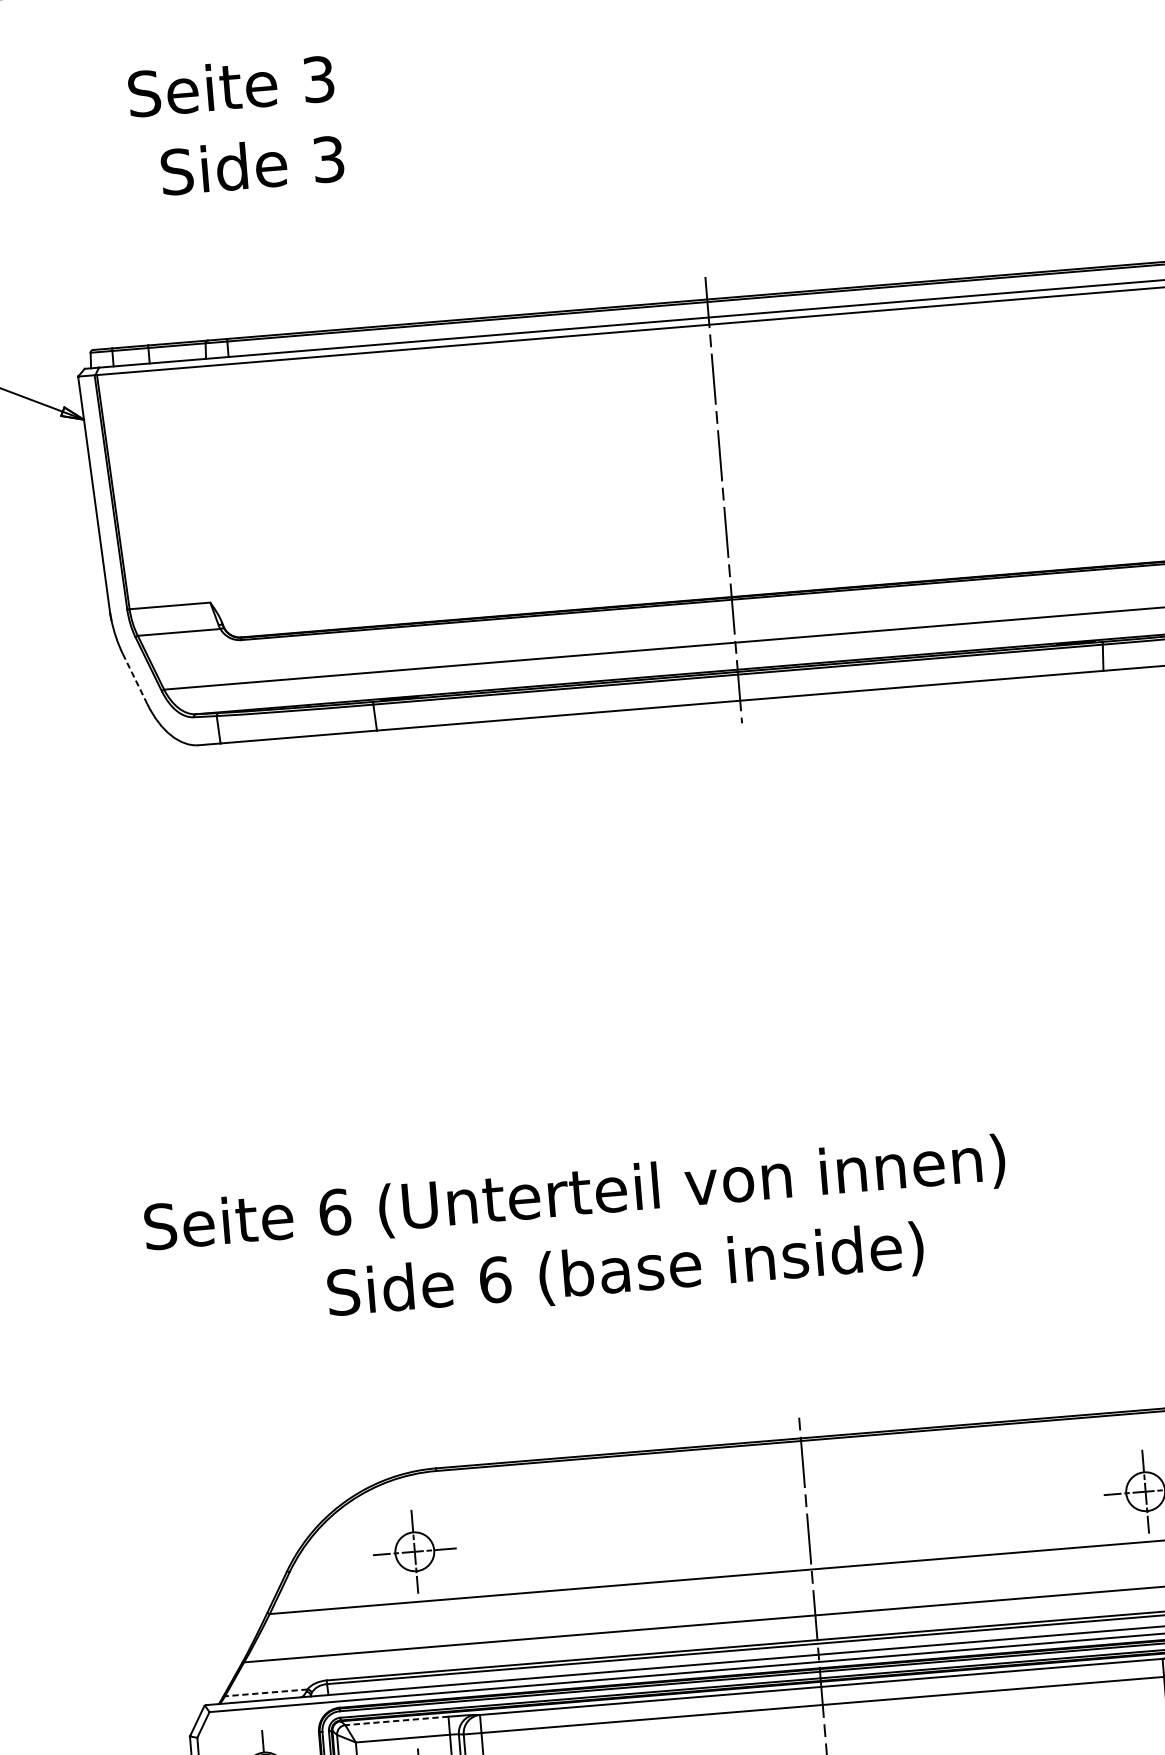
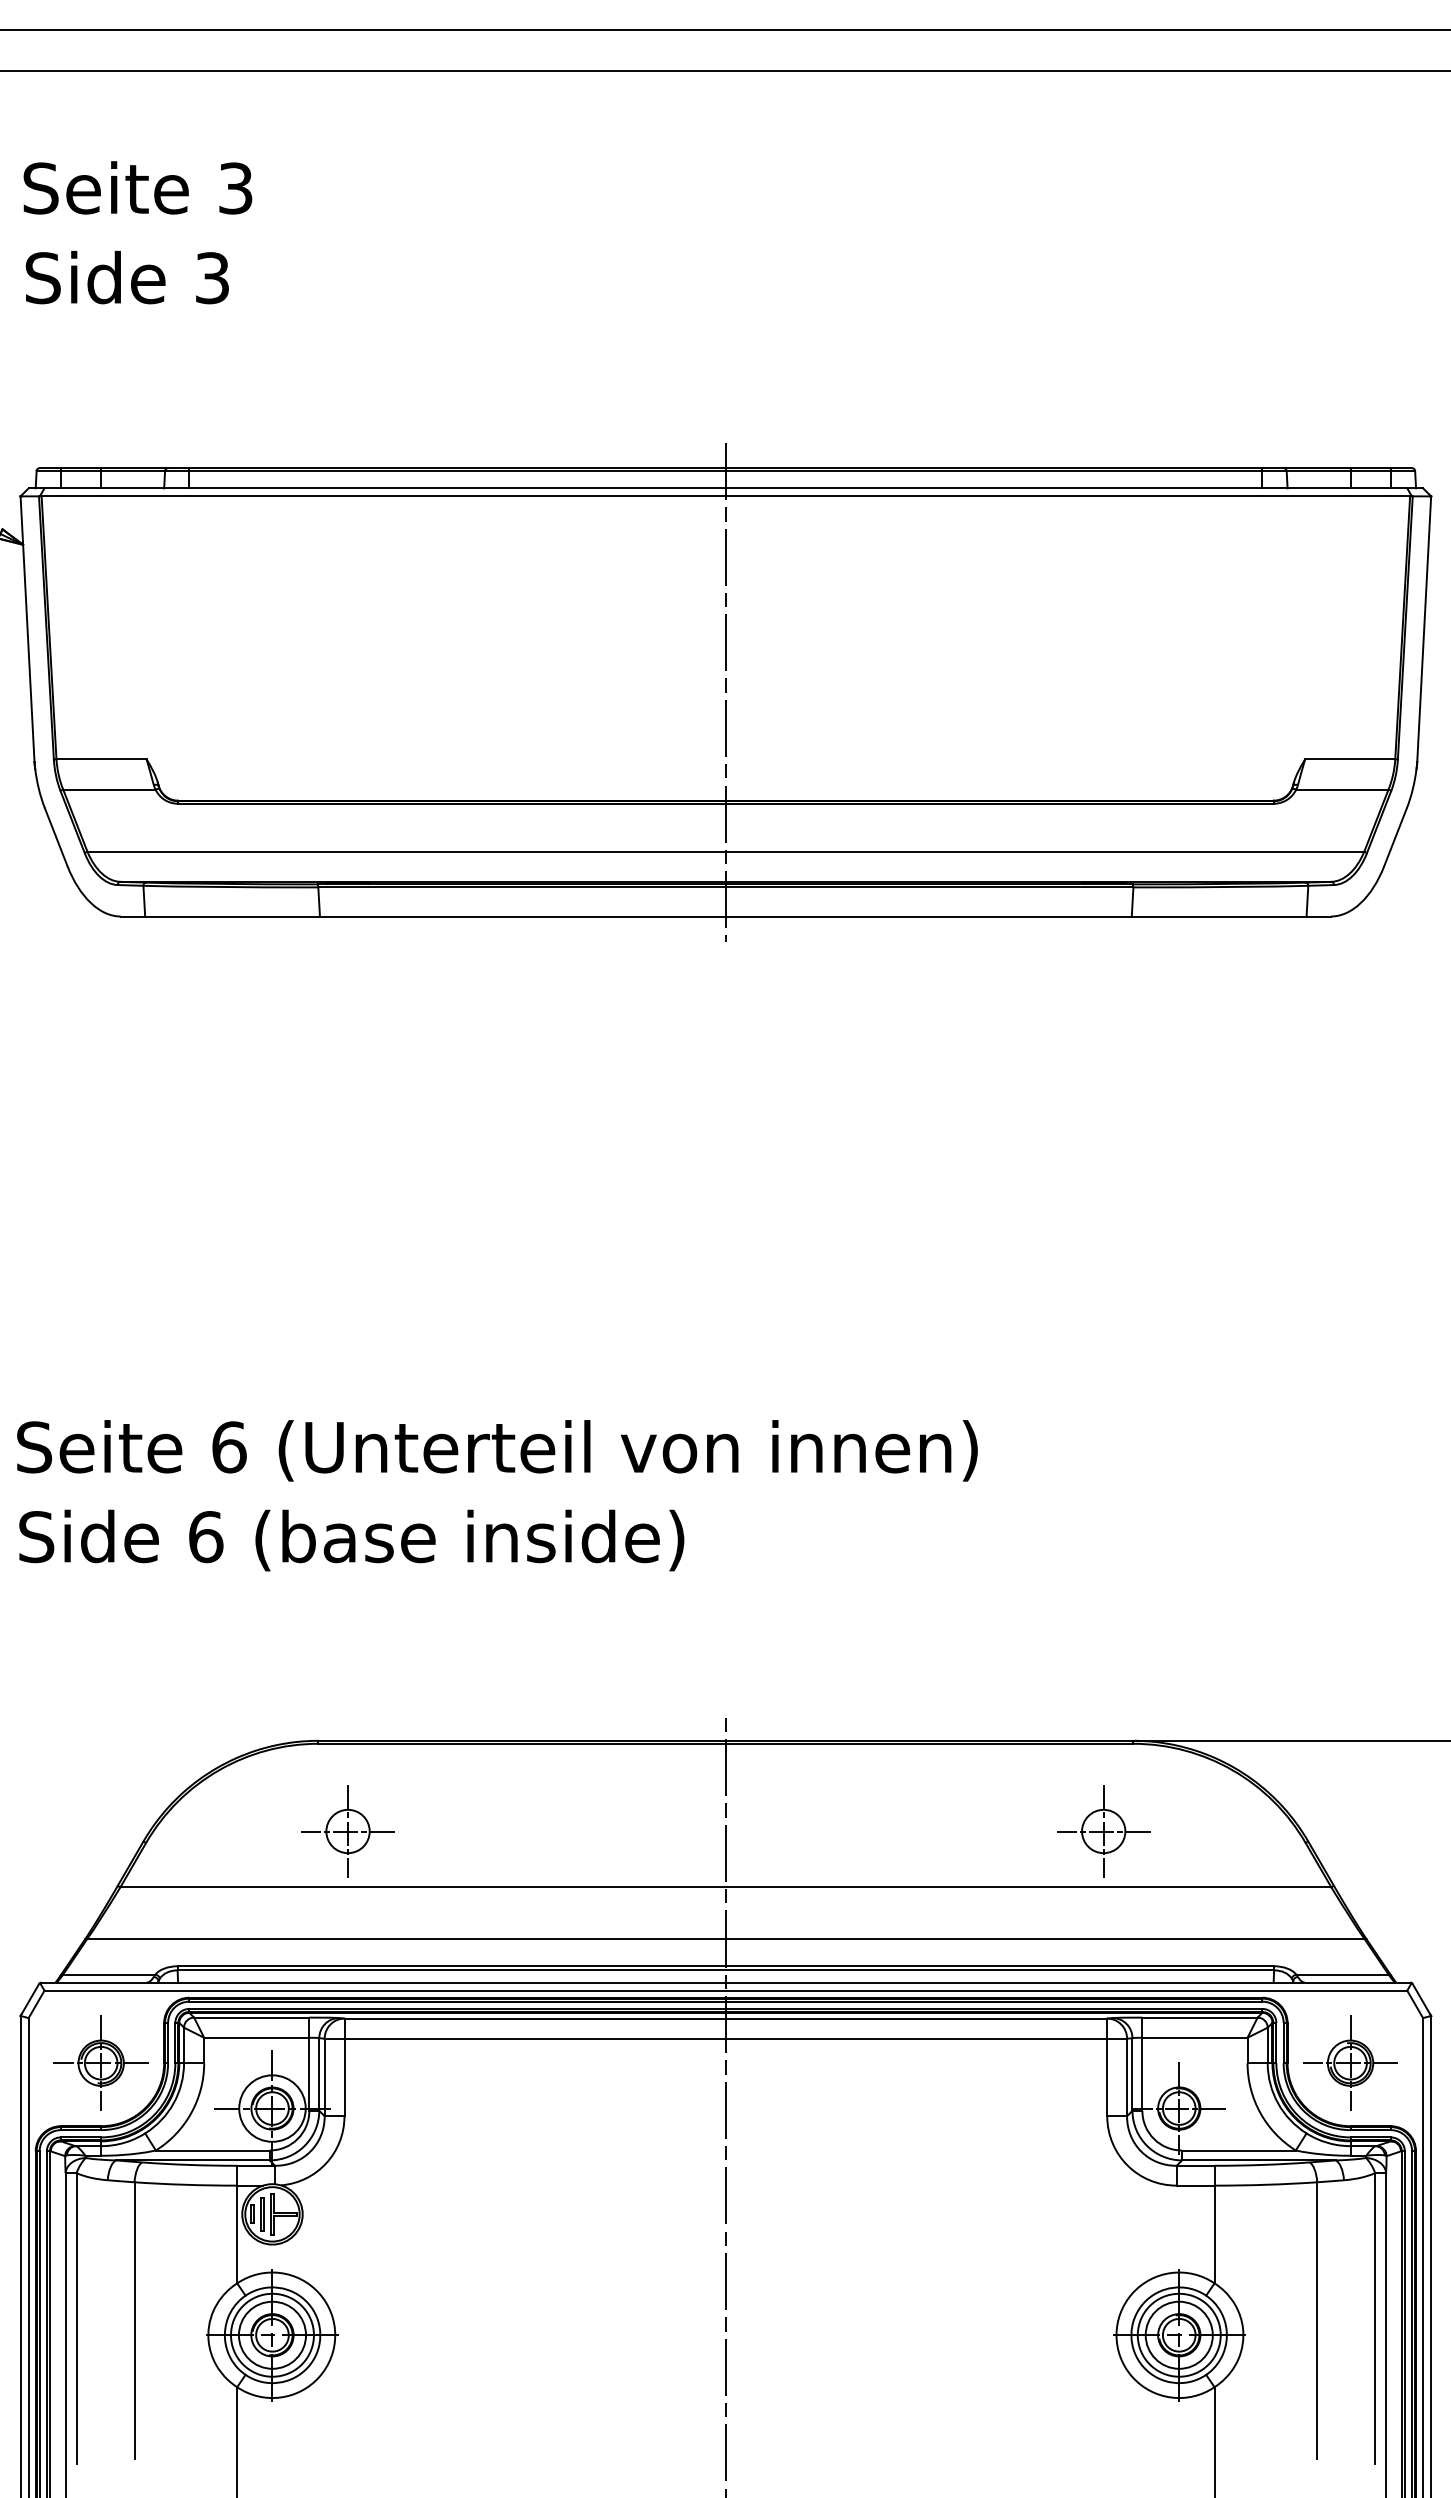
text: (230, 85) -> (137, 187), moved
text: (251, 165) -> (126, 277), moved
line: (135, 679) -> (56, 837), dashed -> solid
text: (625, 1272) -> (351, 1540), moved
part: (414, 1551) -> (347, 1831), moved
line: (265, 1692) -> (108, 1974), dashed -> solid
line: (396, 1720) -> (251, 2017), dashed -> solid

